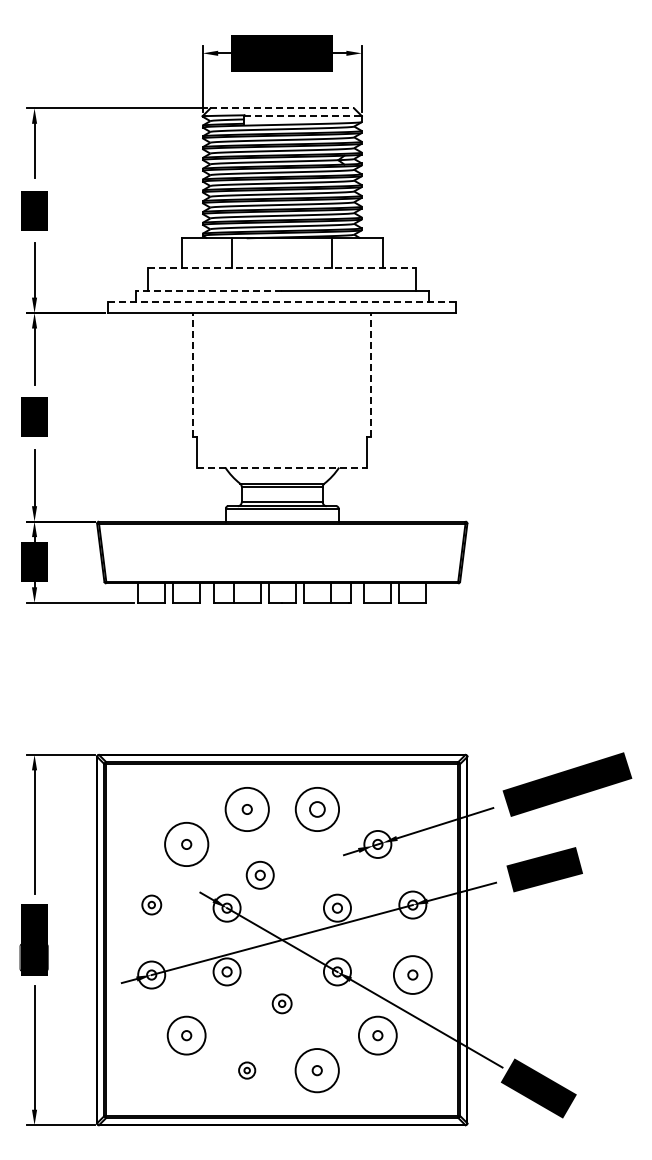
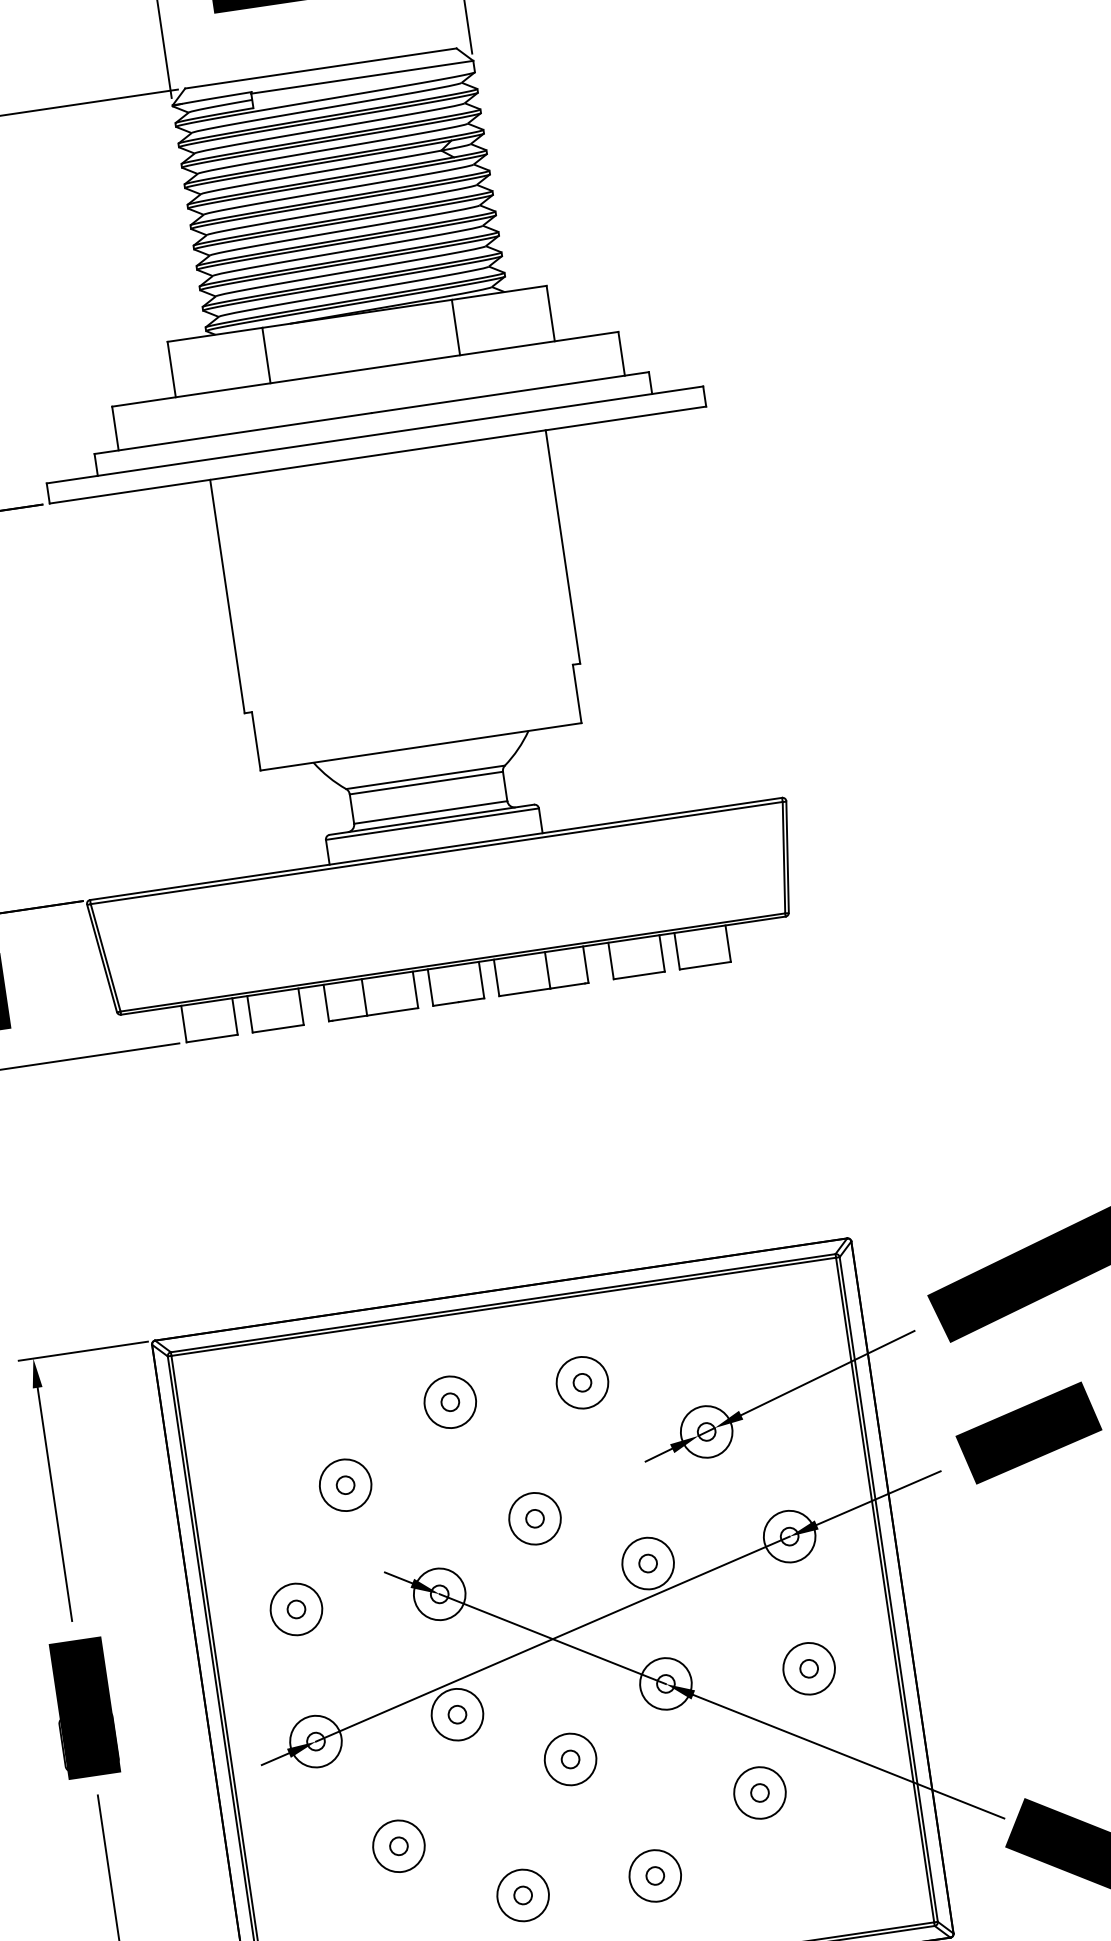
line: (282, 108) -> (321, 68), dashed -> solid
line: (303, 116) -> (363, 77), dashed -> solid
line: (282, 267) -> (365, 368), dashed -> solid
line: (208, 290) -> (232, 432), dashed -> solid
line: (282, 302) -> (375, 435), dashed -> solid
line: (193, 374) -> (227, 595), dashed -> solid
line: (371, 374) -> (563, 546), dashed -> solid
line: (282, 467) -> (421, 746), dashed -> solid
circle: (246, 809) -> (448, 1402), size x0.62
part: (316, 809) -> (581, 1383), size x0.62
circle: (186, 843) -> (345, 1483), size x0.62
part: (259, 874) -> (533, 1517), moved
part: (151, 904) -> (295, 1608), size x1.43
circle: (412, 974) -> (808, 1667), size x0.71
part: (281, 1003) -> (569, 1759), size x1.43
circle: (186, 1035) -> (398, 1846), size x0.71
circle: (377, 1035) -> (759, 1792), size x0.71
part: (246, 1070) -> (521, 1895), size x1.67
circle: (316, 1070) -> (653, 1875), size x0.62

